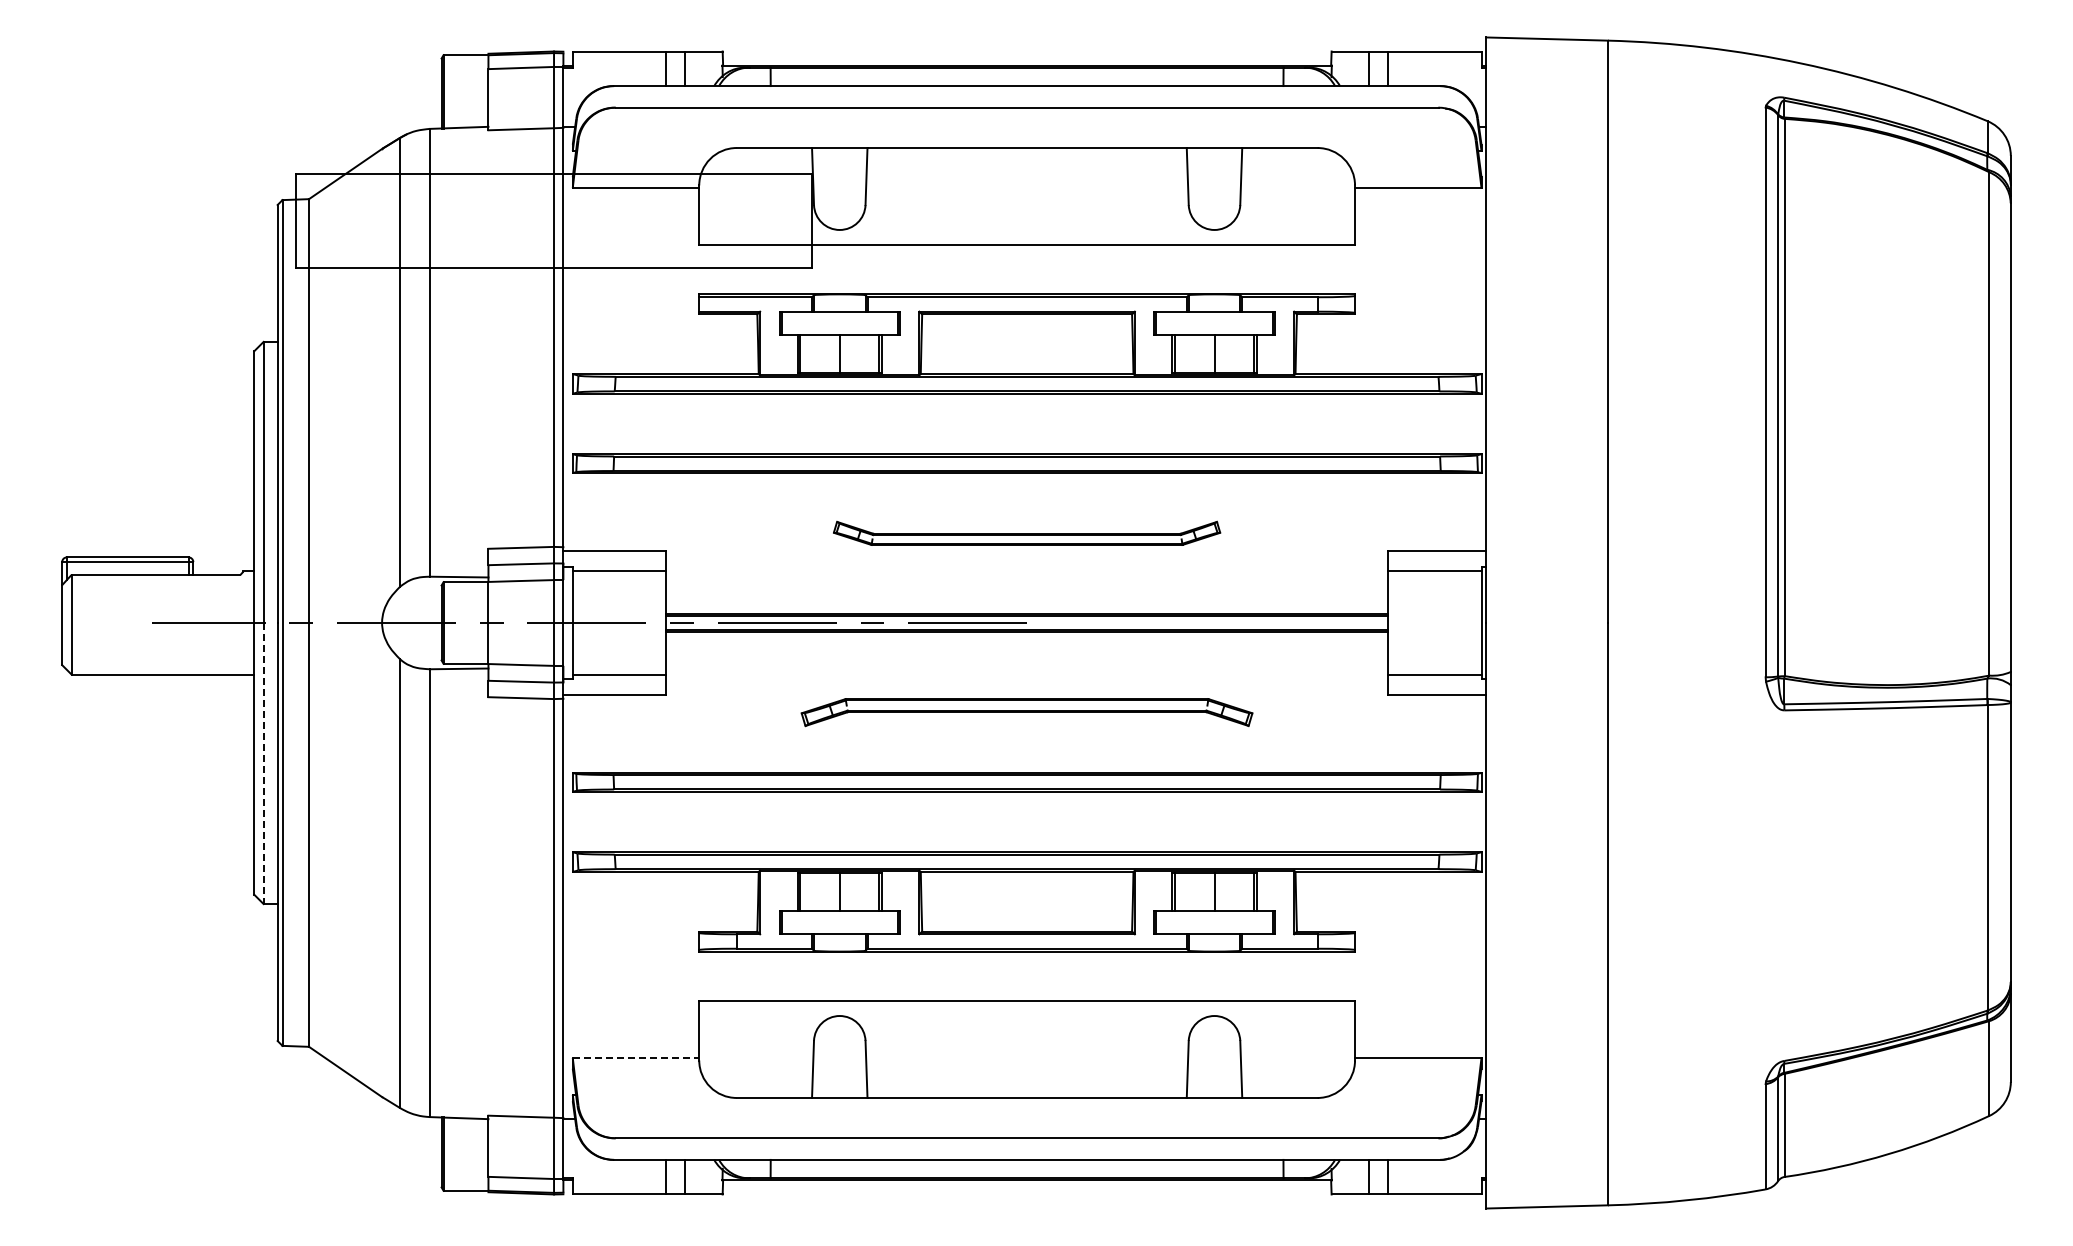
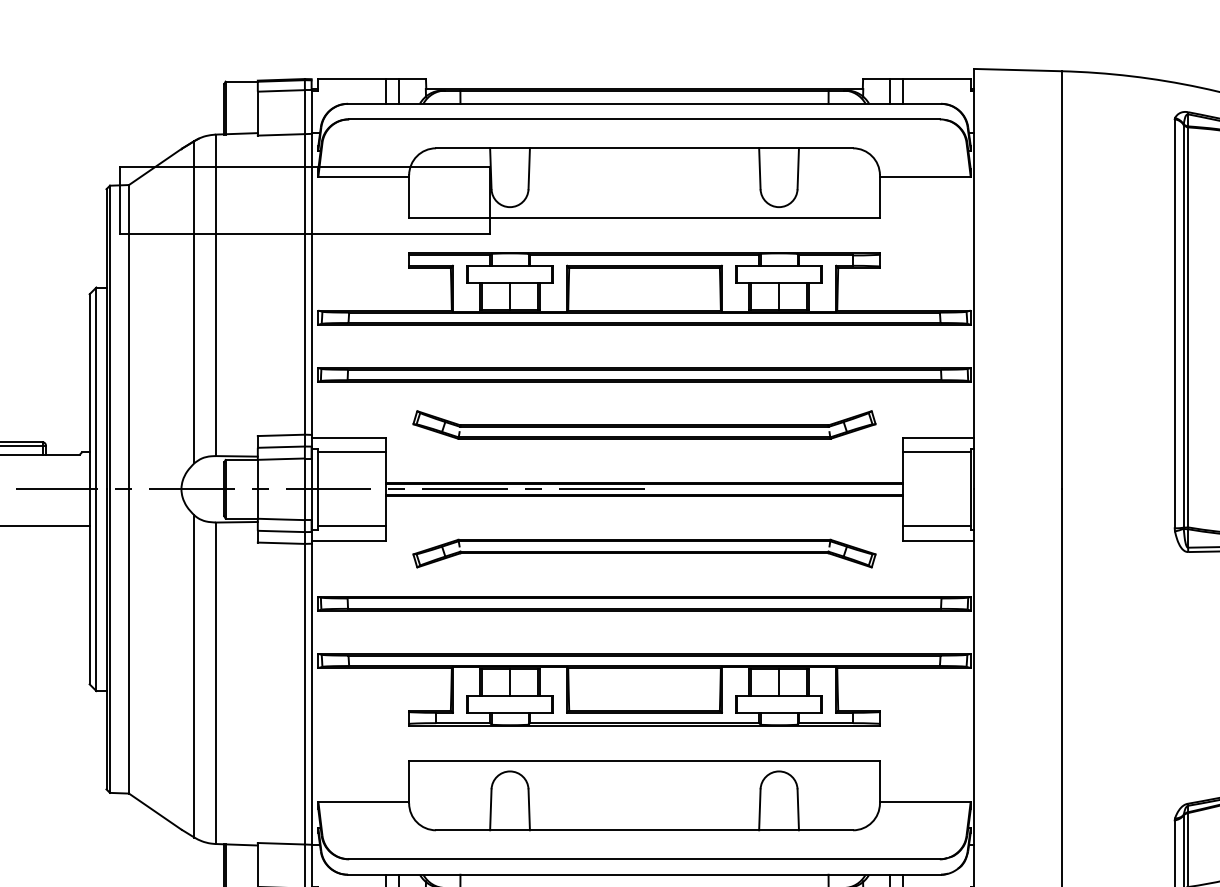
part: (1026, 533) -> (644, 425), size x1.67
part: (1026, 712) -> (644, 553), size x1.43
line: (263, 763) -> (96, 590), dashed -> solid
line: (636, 1057) -> (364, 801), dashed -> solid

